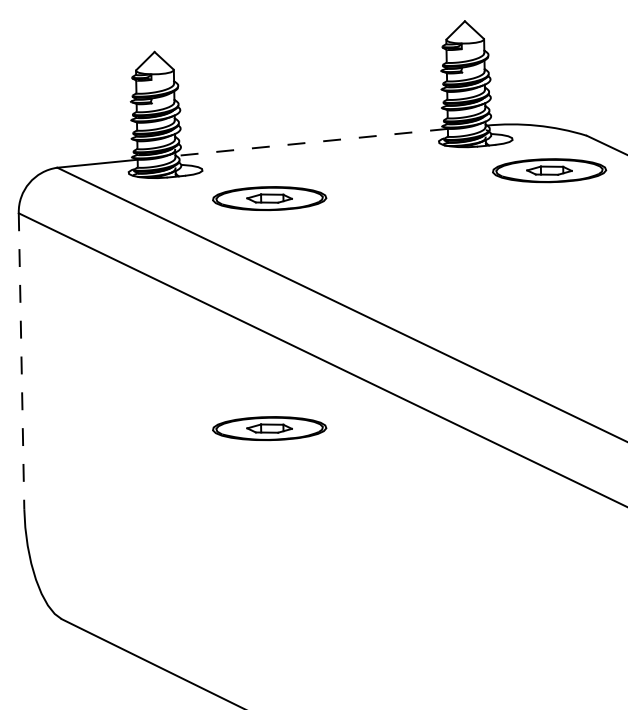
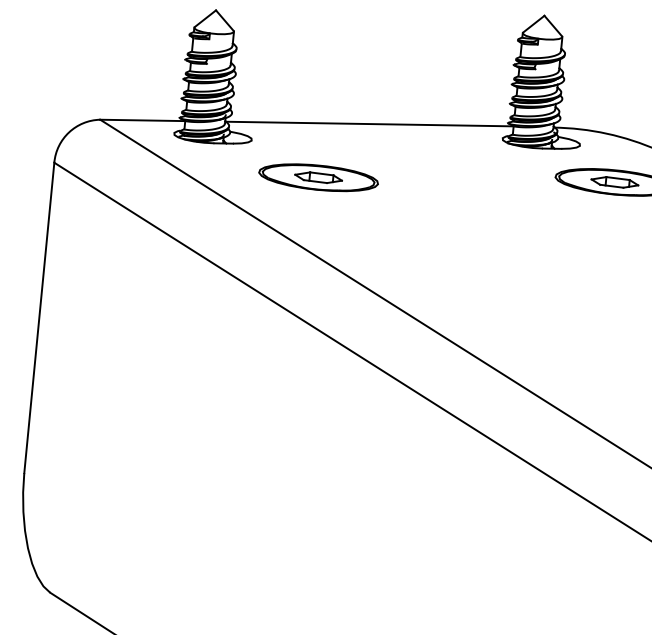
line: (311, 142) -> (369, 124), dashed -> solid
line: (21, 361) -> (39, 318), dashed -> solid
part: (269, 428) -> (290, 418), removed

